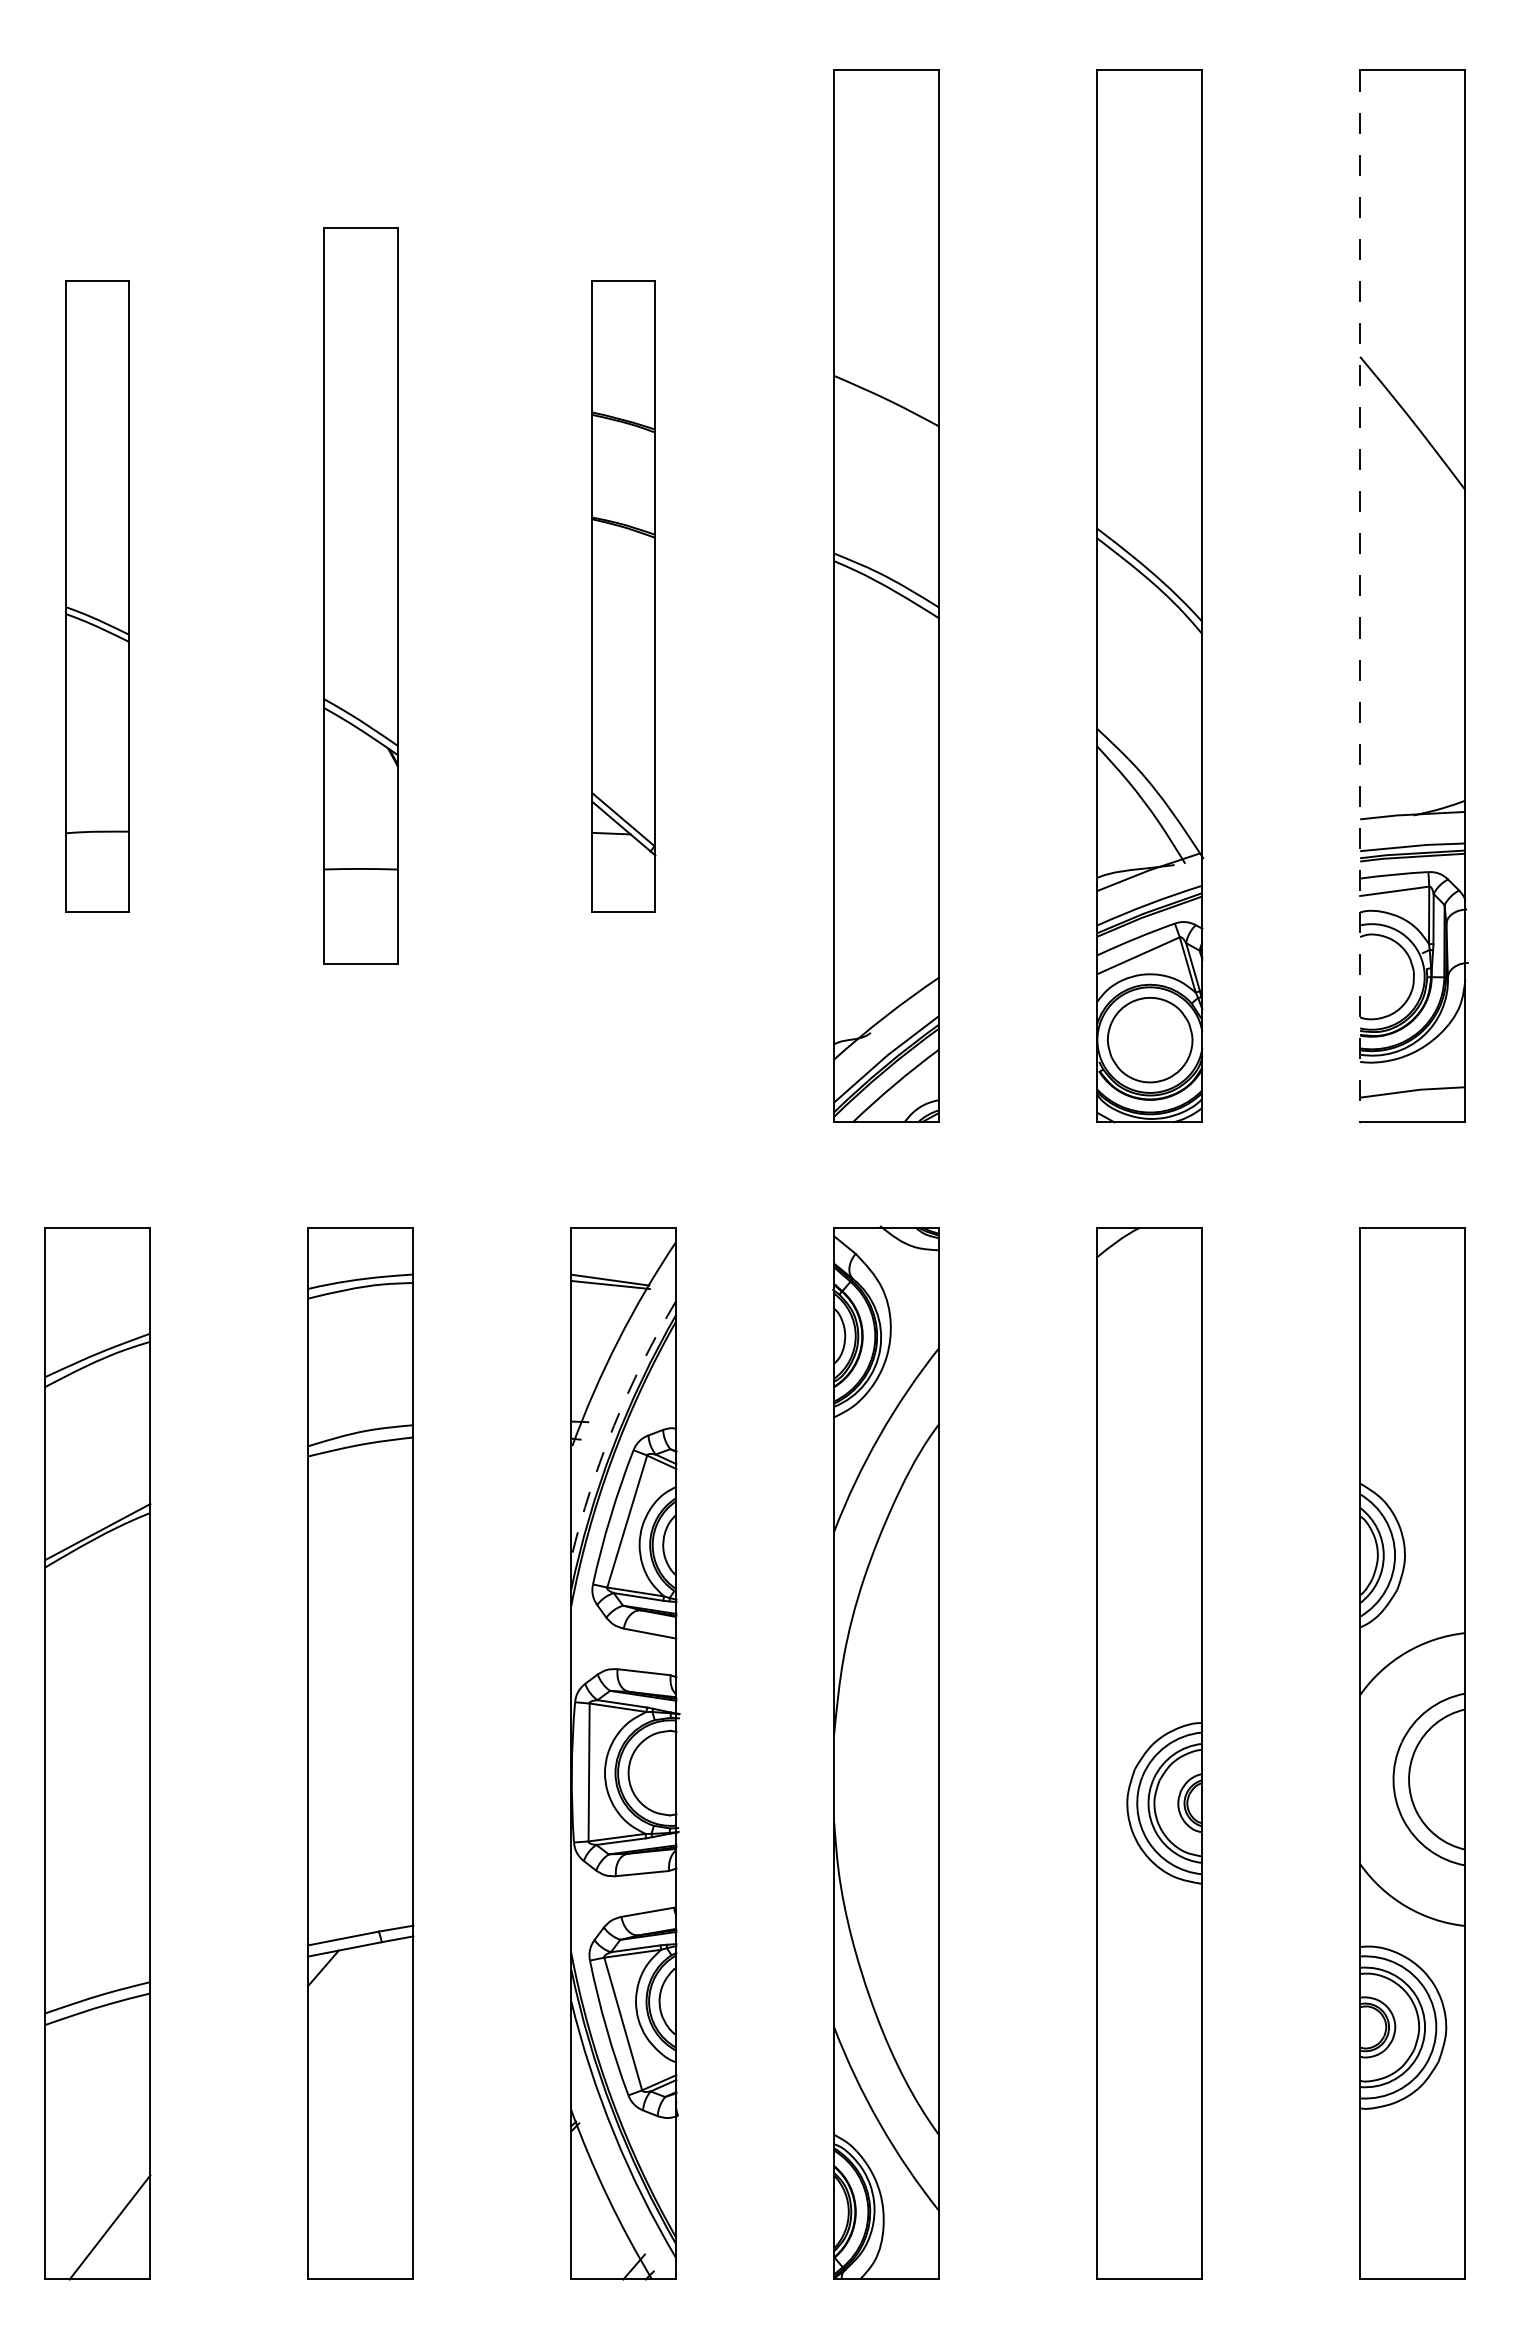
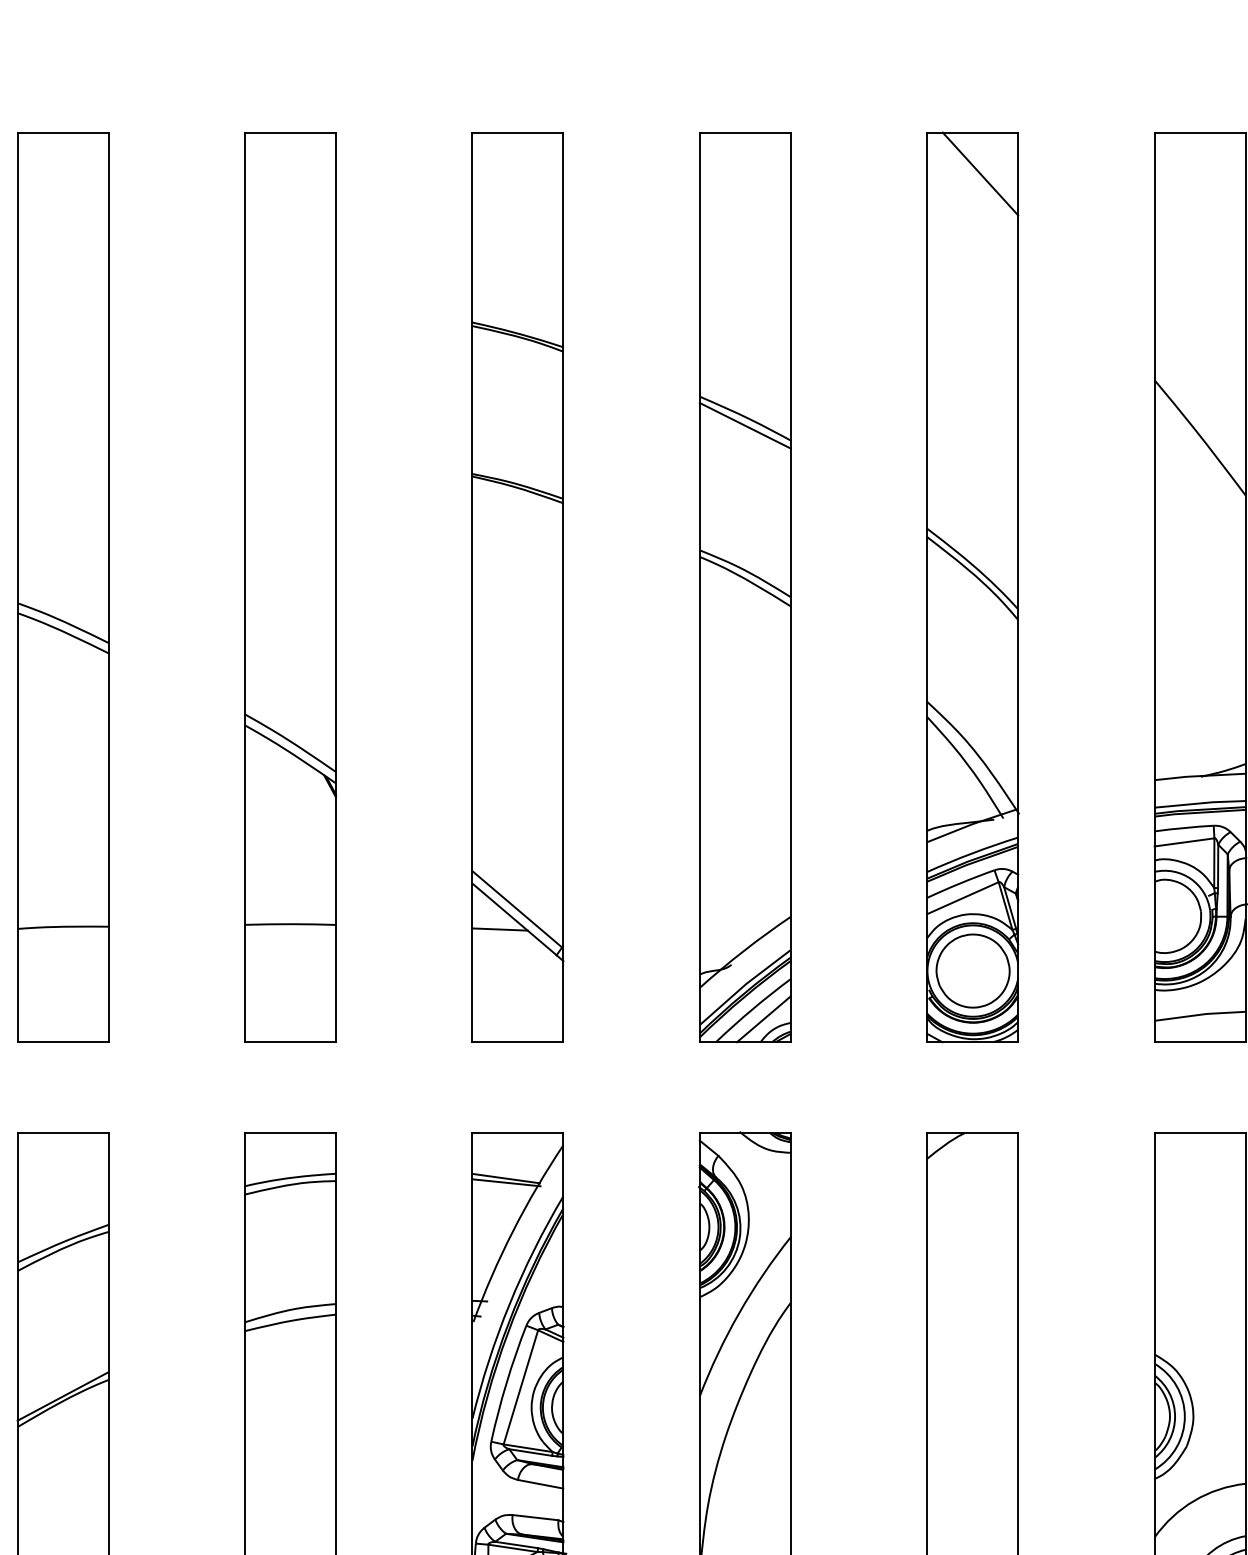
line: (1158, 118) -> (980, 174), added
line: (886, 409) -> (745, 425), added
part: (97, 595) -> (62, 586), size x1.67
part: (360, 595) -> (290, 586), size x1.43
part: (623, 595) -> (517, 586), size x1.67
line: (1360, 596) -> (1154, 587), dashed -> solid
line: (908, 1095) -> (764, 1018), added
arc: (614, 1425) -> (509, 1304), dashed -> solid

